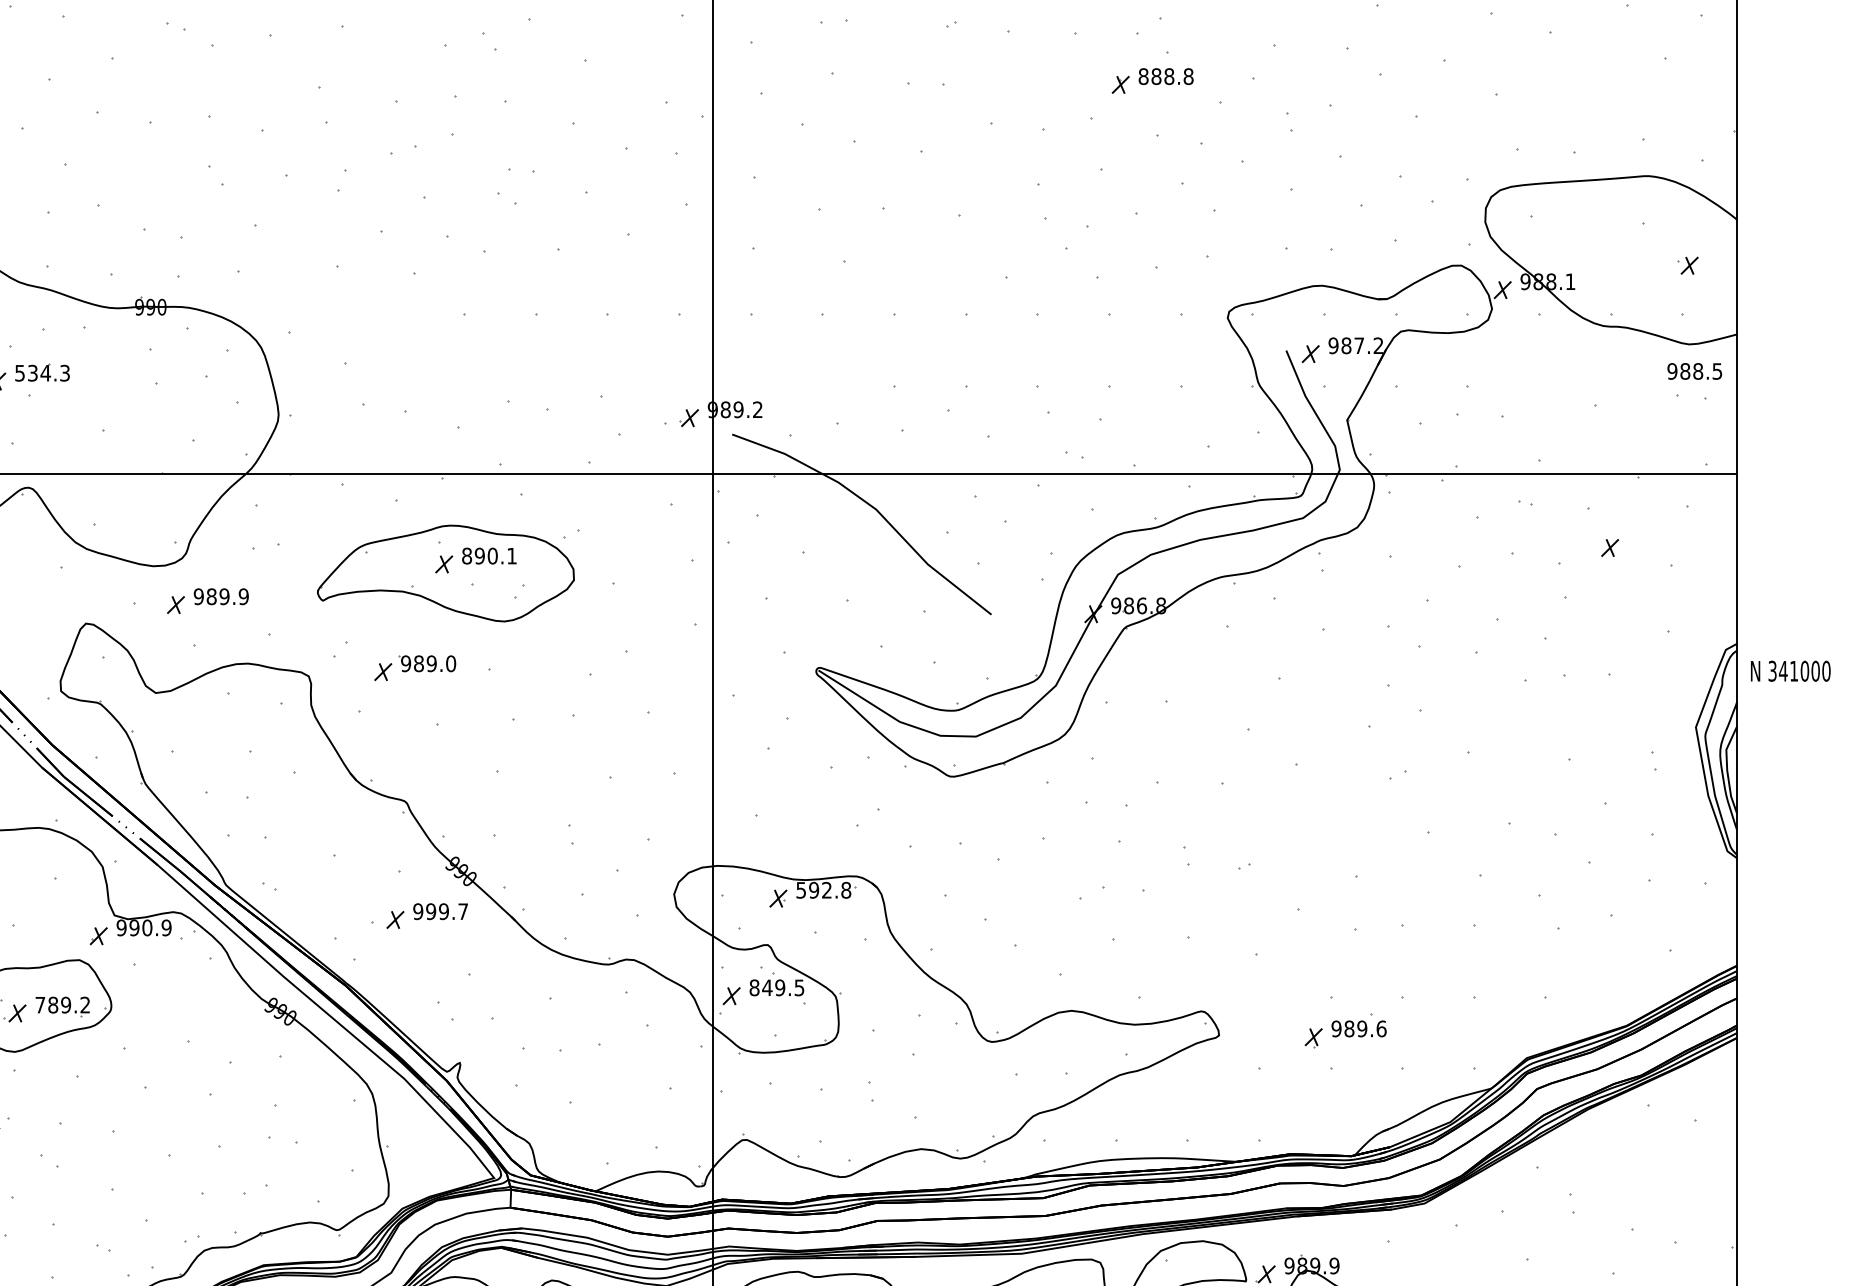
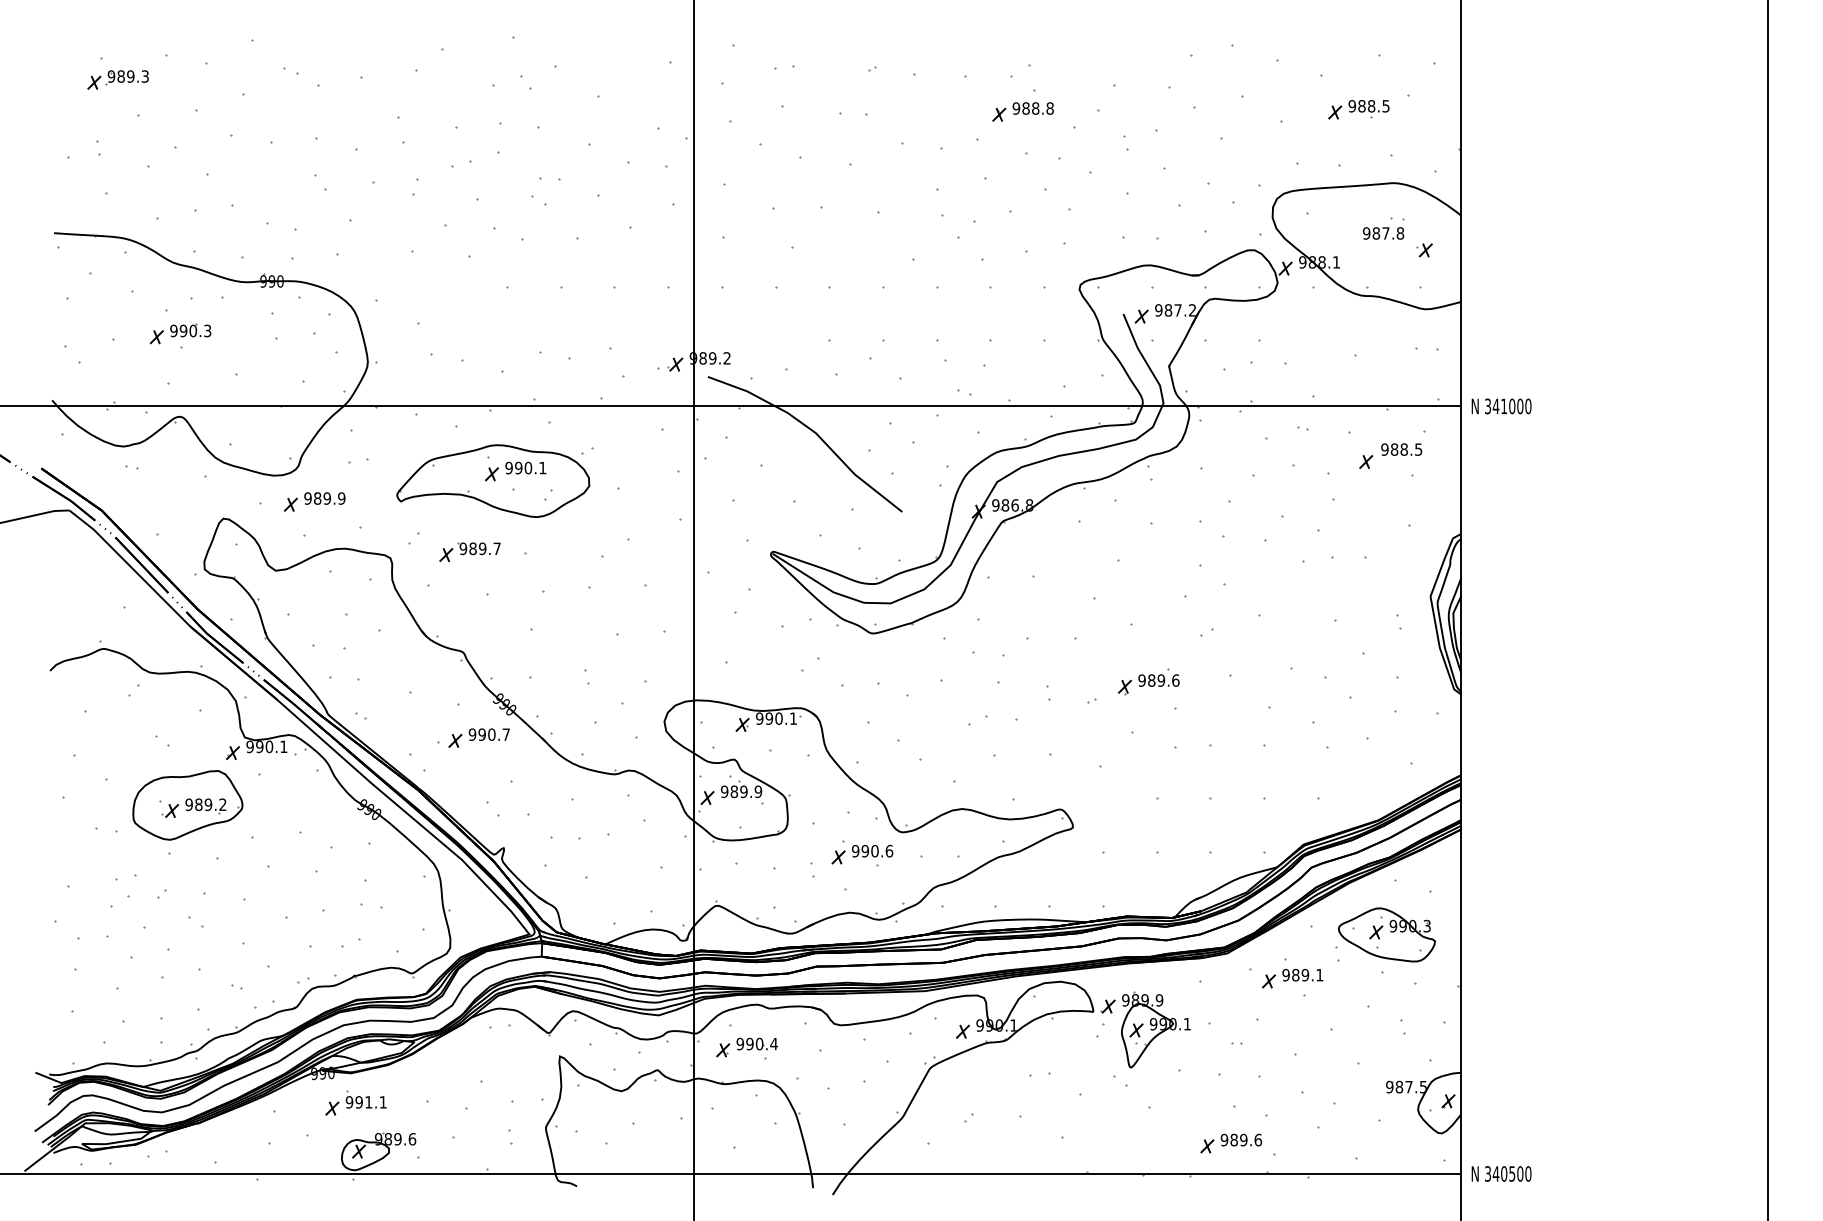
text: (1143, 76) -> (1016, 108), 888.8 -> 988.8
part: (1599, 77) -> (1358, 109), added
part: (1633, 236) -> (1383, 228), added
text: (1694, 371) -> (1401, 449), moved
text: (32, 372) -> (183, 330), 534.3 -> 990.3
text: (466, 556) -> (508, 468), 890.1 -> 990.1
text: (450, 663) -> (496, 548), 989.0 -> 989.7
text: (1790, 671) -> (1501, 406), moved
text: (823, 890) -> (776, 718), 592.8 -> 990.1
text: (443, 911) -> (491, 734), 999.7 -> 990.7
text: (166, 927) -> (283, 746), 990.9 -> 990.1
text: (776, 987) -> (741, 791), 849.5 -> 989.9
text: (39, 1004) -> (188, 804), 789.2 -> 989.2
part: (1345, 1030) -> (1148, 681), moved
part: (938, 1072) -> (862, 855), added
part: (1637, 1178) -> (1386, 934), added
part: (1511, 1236) -> (1292, 978), added

